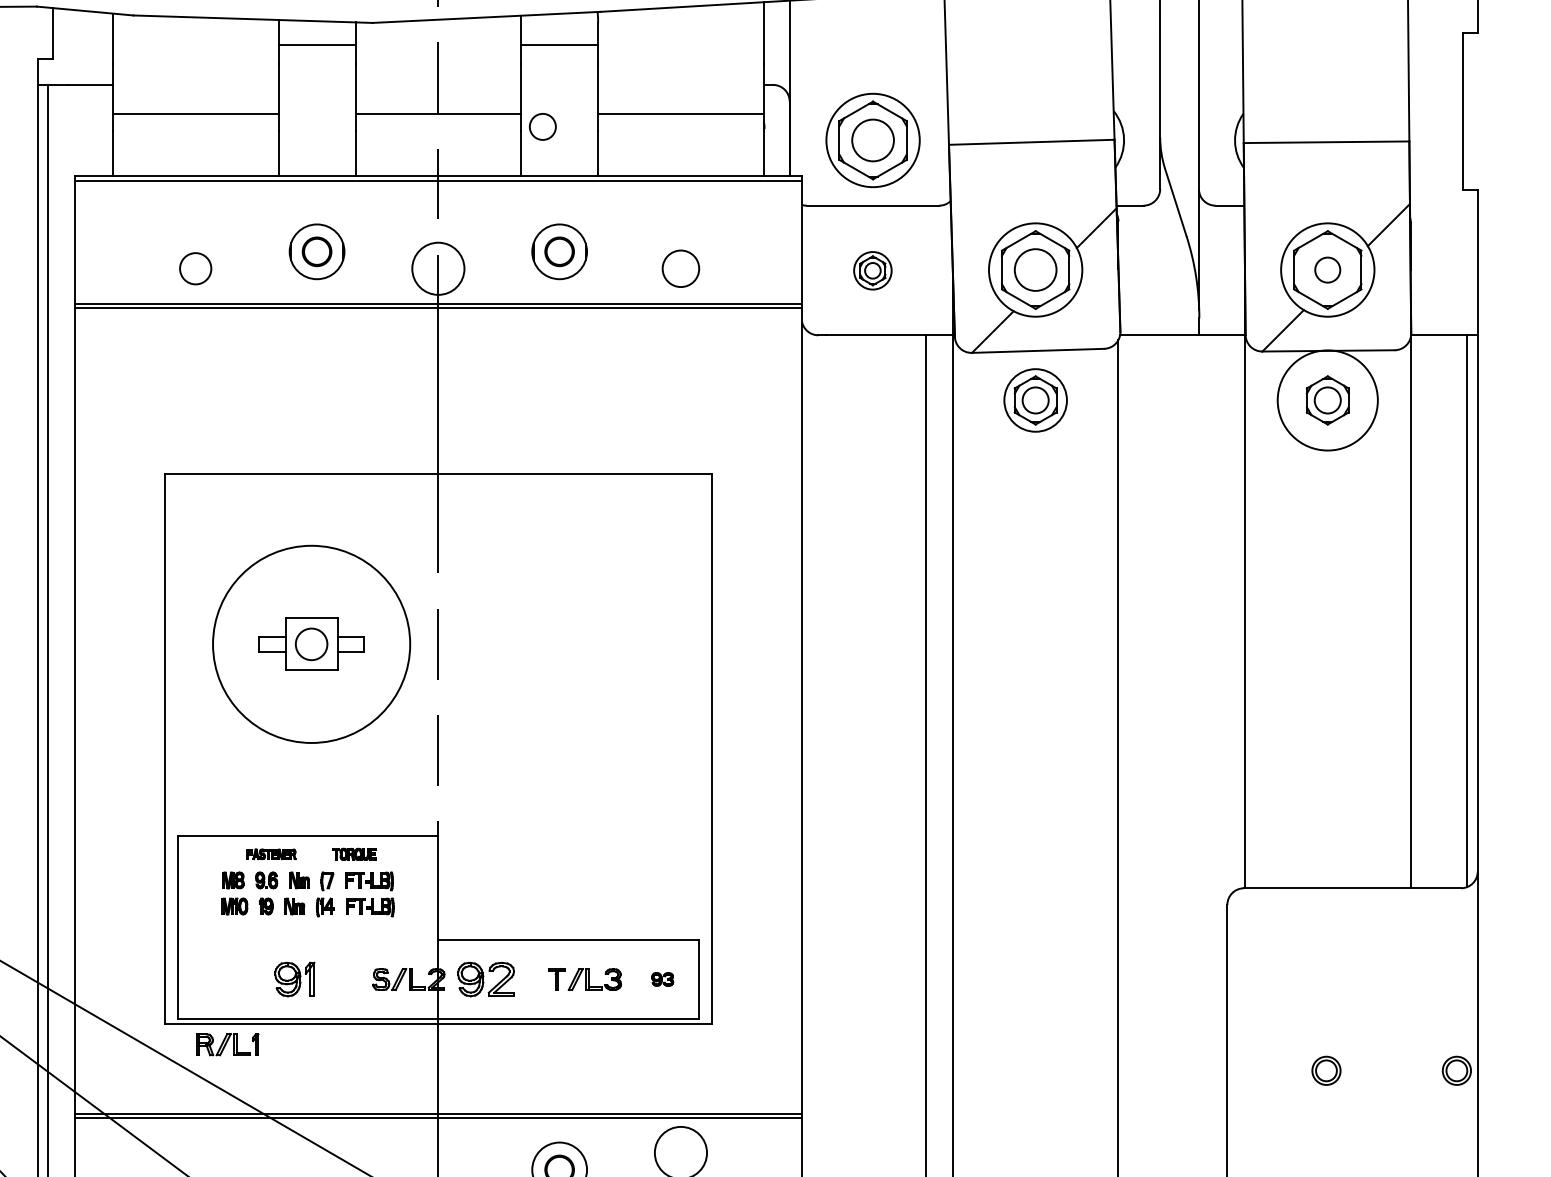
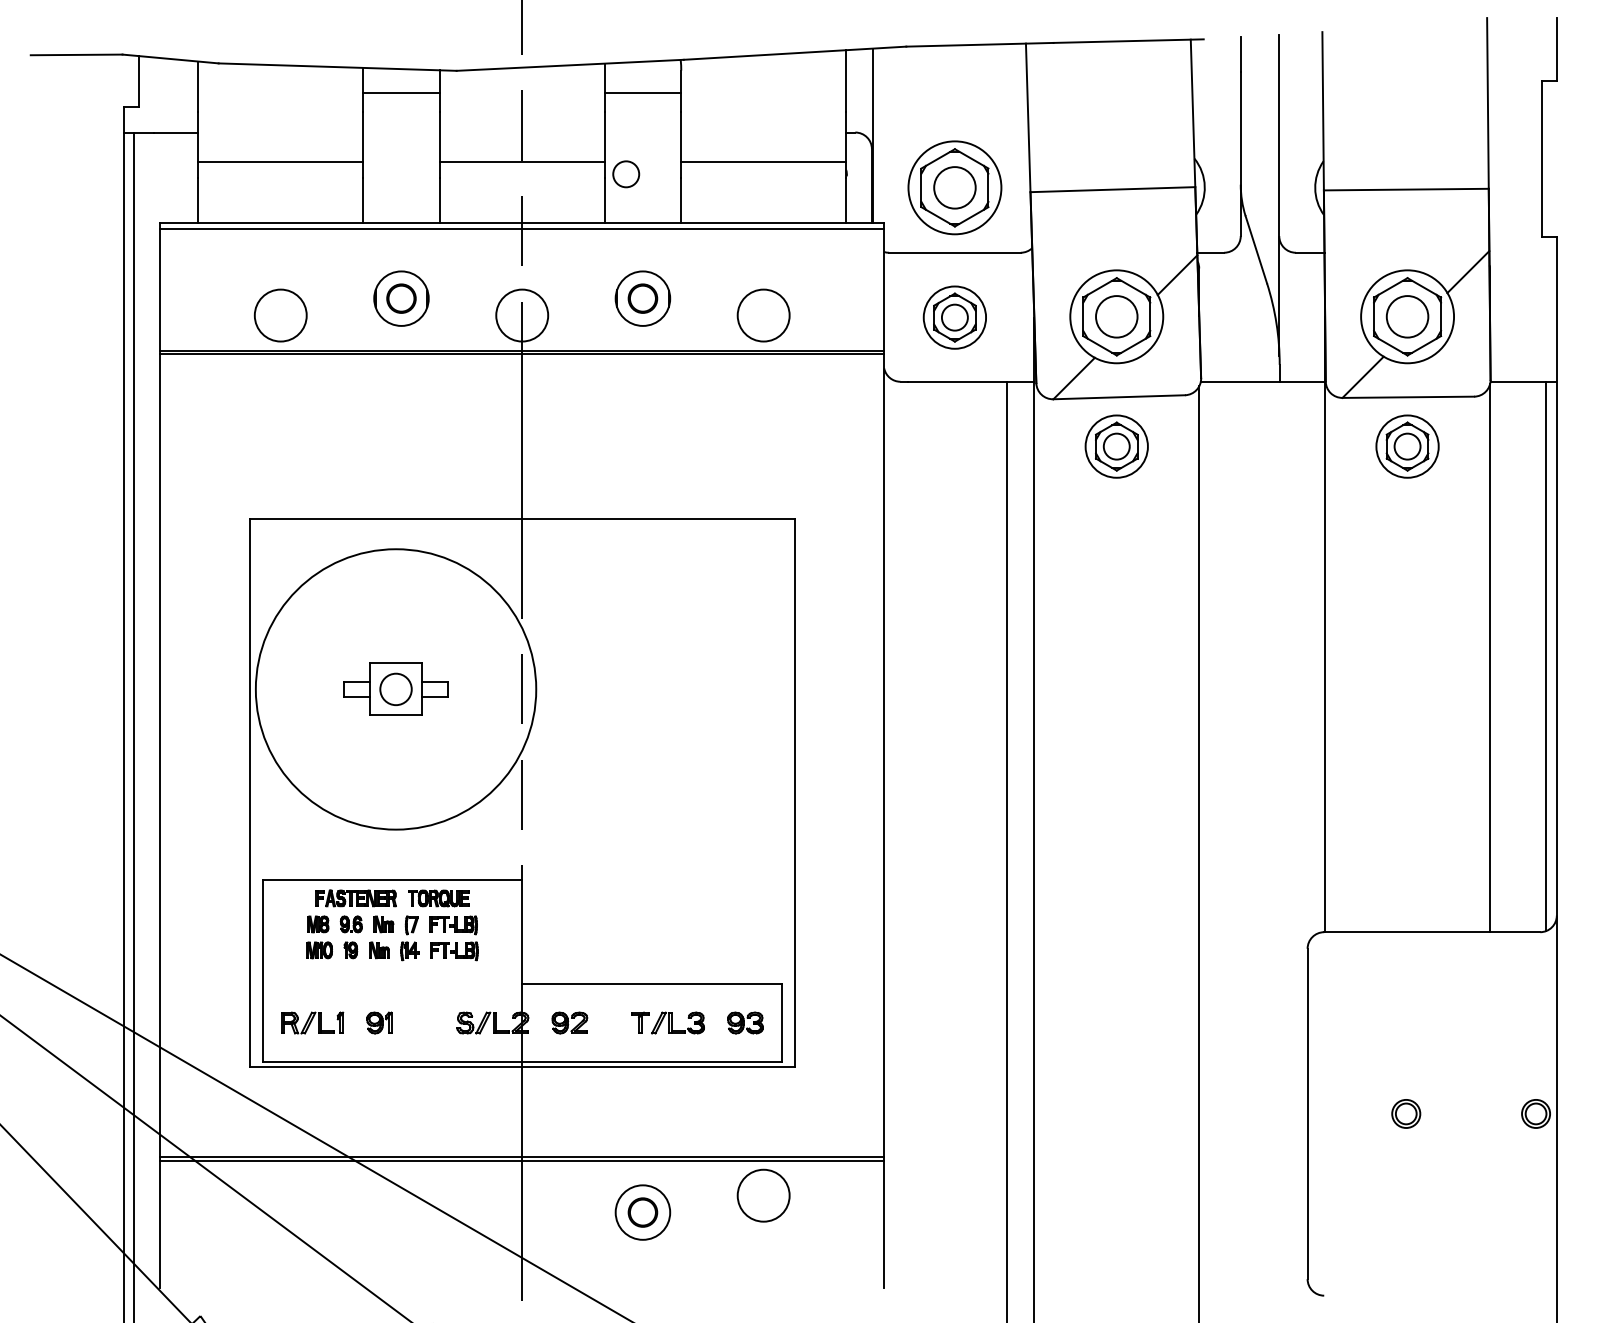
circle: (195, 268) -> (280, 315), size x1.67
circle: (680, 268) -> (763, 315), size x1.43
circle: (1327, 269) -> (1407, 316), size x1.67
part: (872, 270) -> (954, 317), size x1.67
circle: (1327, 400) -> (1407, 446), size x0.62
circle: (311, 644) -> (395, 689), size x1.43
part: (270, 854) -> (355, 898), size x1.67
part: (354, 854) -> (438, 898), size x1.43
part: (294, 978) -> (379, 1022), size x0.62
part: (485, 978) -> (569, 1022), size x0.62
part: (662, 978) -> (745, 1022), size x1.67
part: (227, 1044) -> (312, 1022), moved

